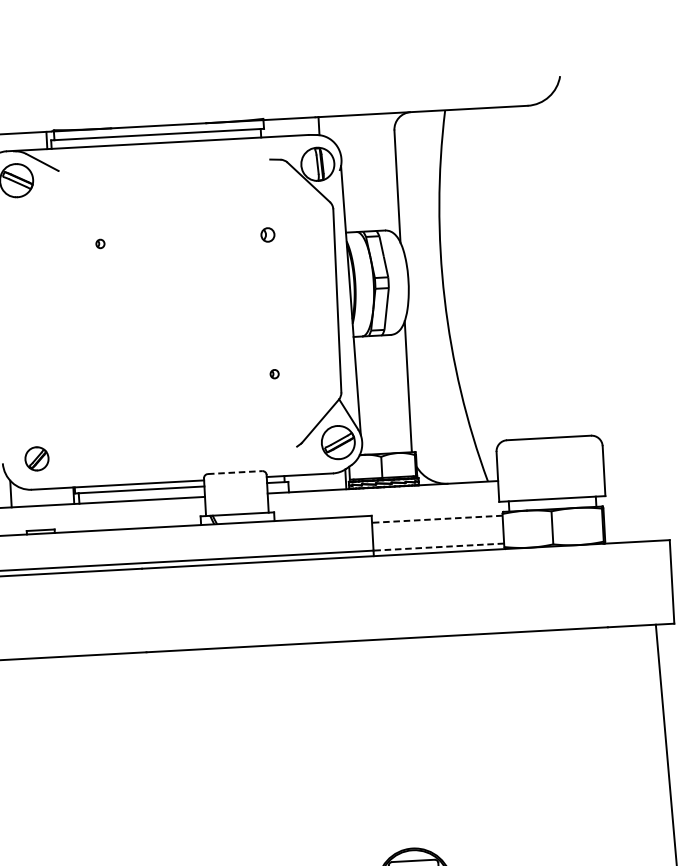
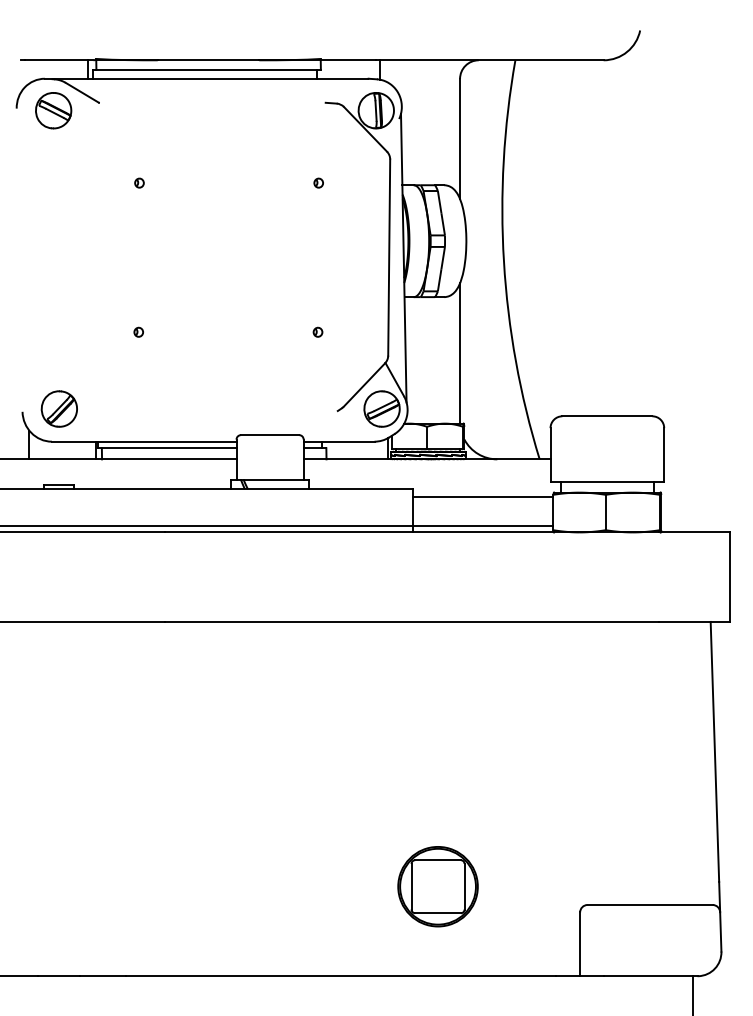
part: (267, 234) -> (318, 182), size x0.62
part: (107, 382) -> (138, 331), added
part: (36, 458) -> (58, 408), size x1.43
line: (235, 472) -> (270, 435), dashed -> solid
line: (437, 519) -> (483, 496), dashed -> solid
line: (438, 547) -> (483, 526), dashed -> solid

